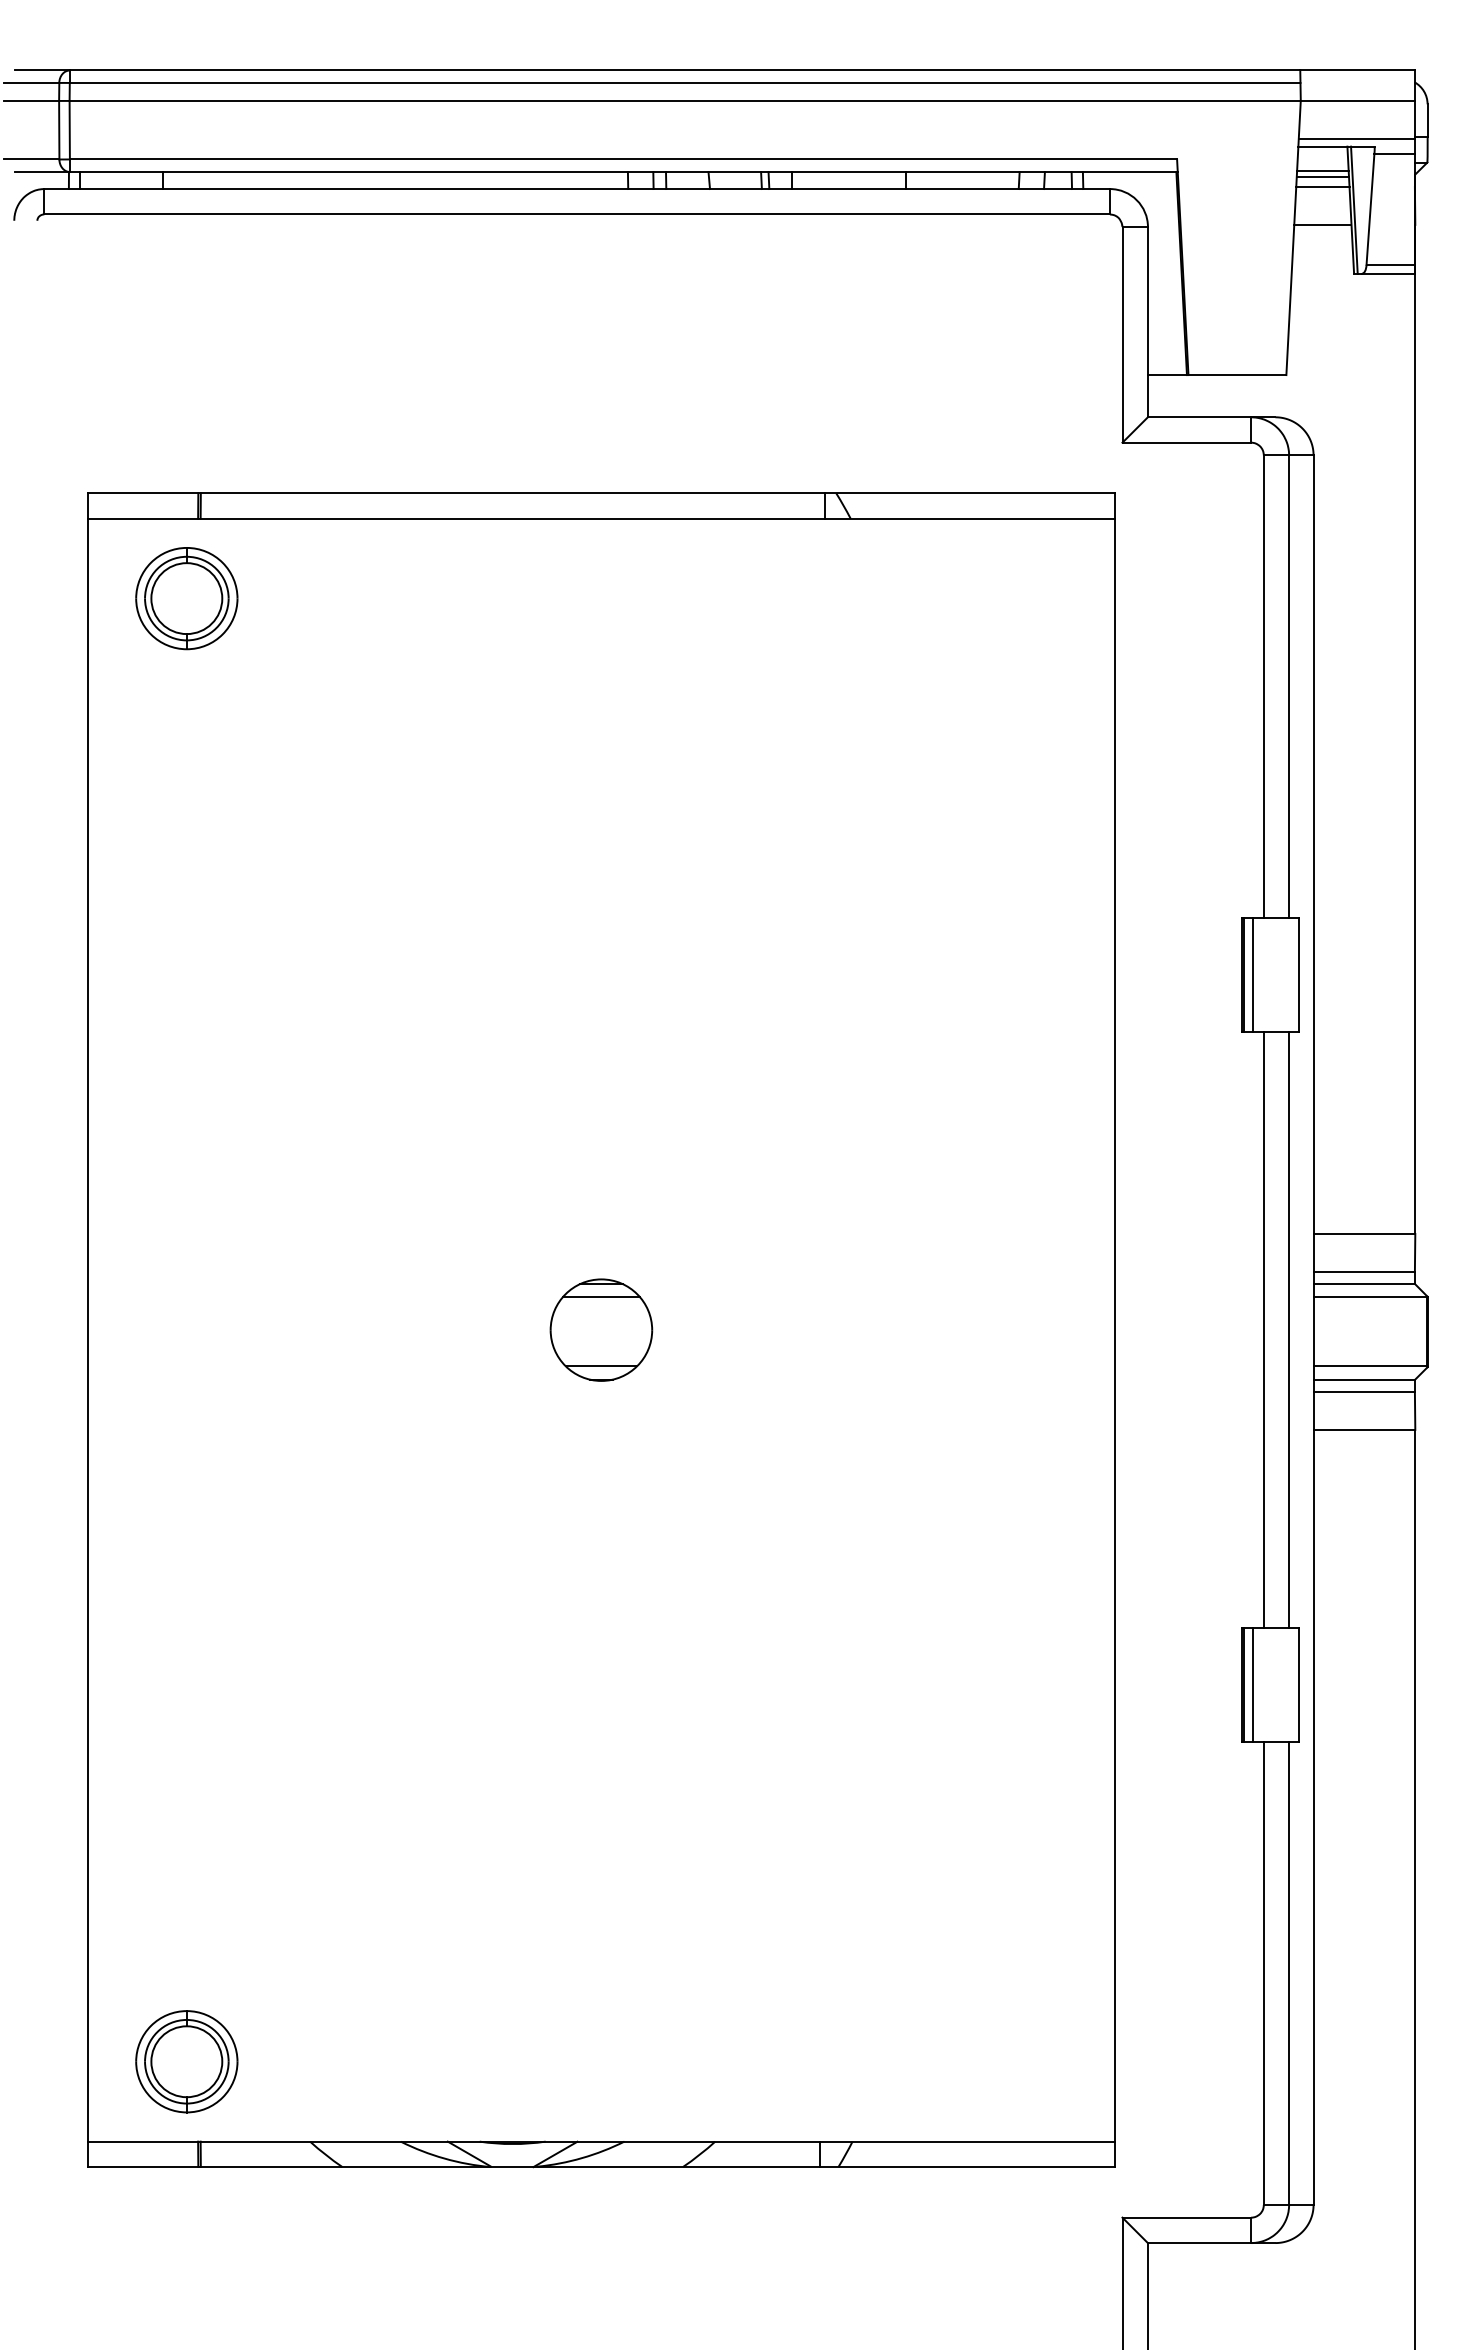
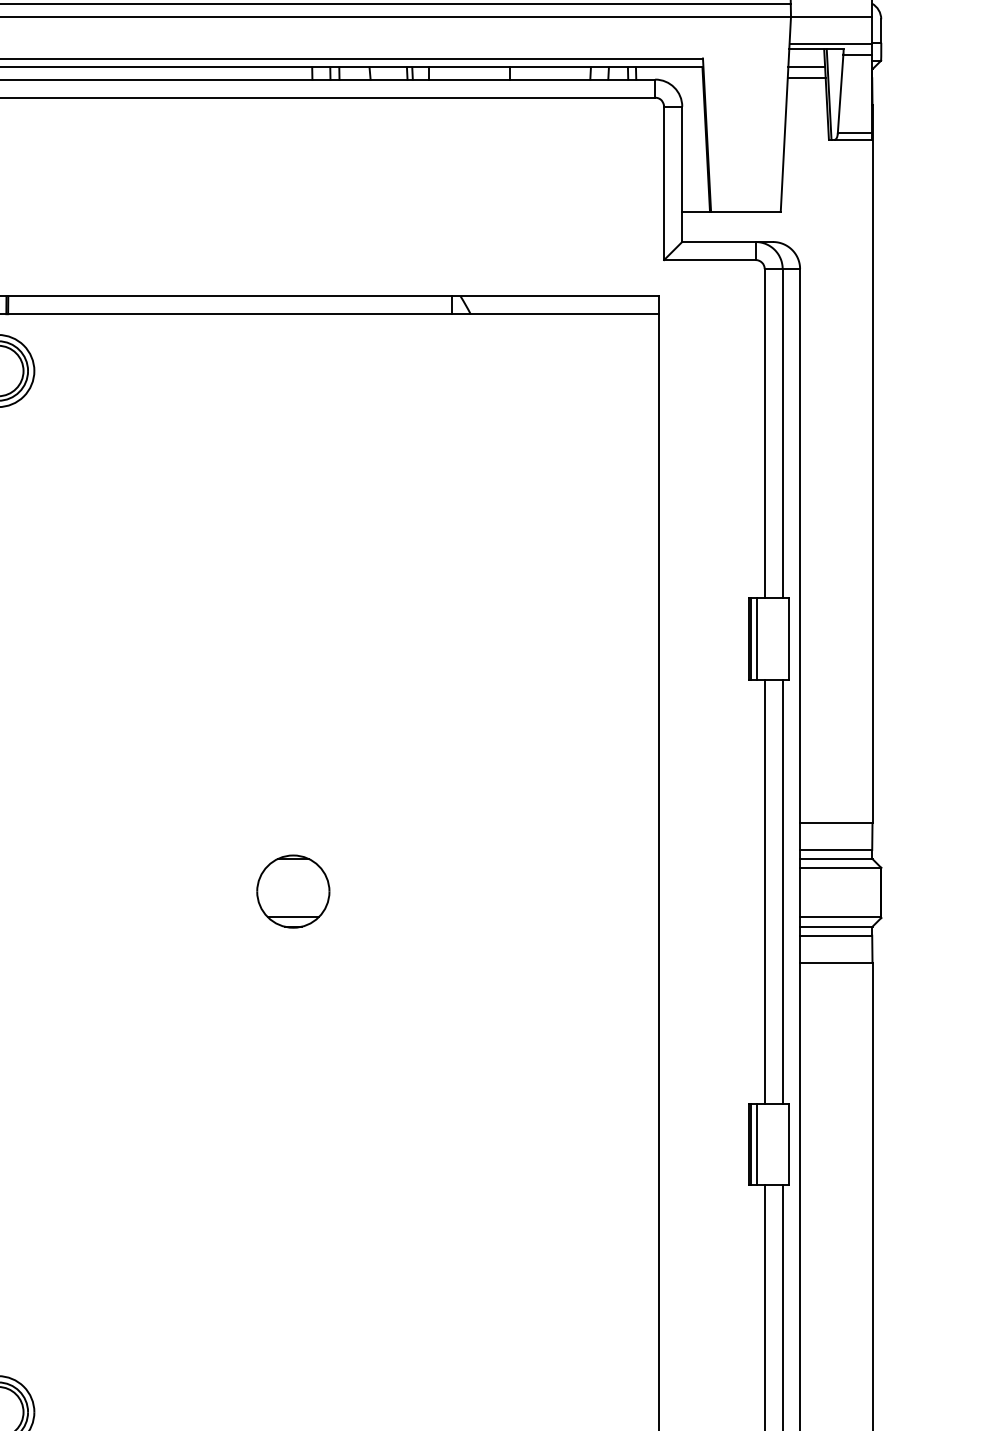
line: (1322, 177) -> (806, 71), removed
line: (1322, 224) -> (806, 104), removed
line: (601, 1297) -> (293, 868), removed

